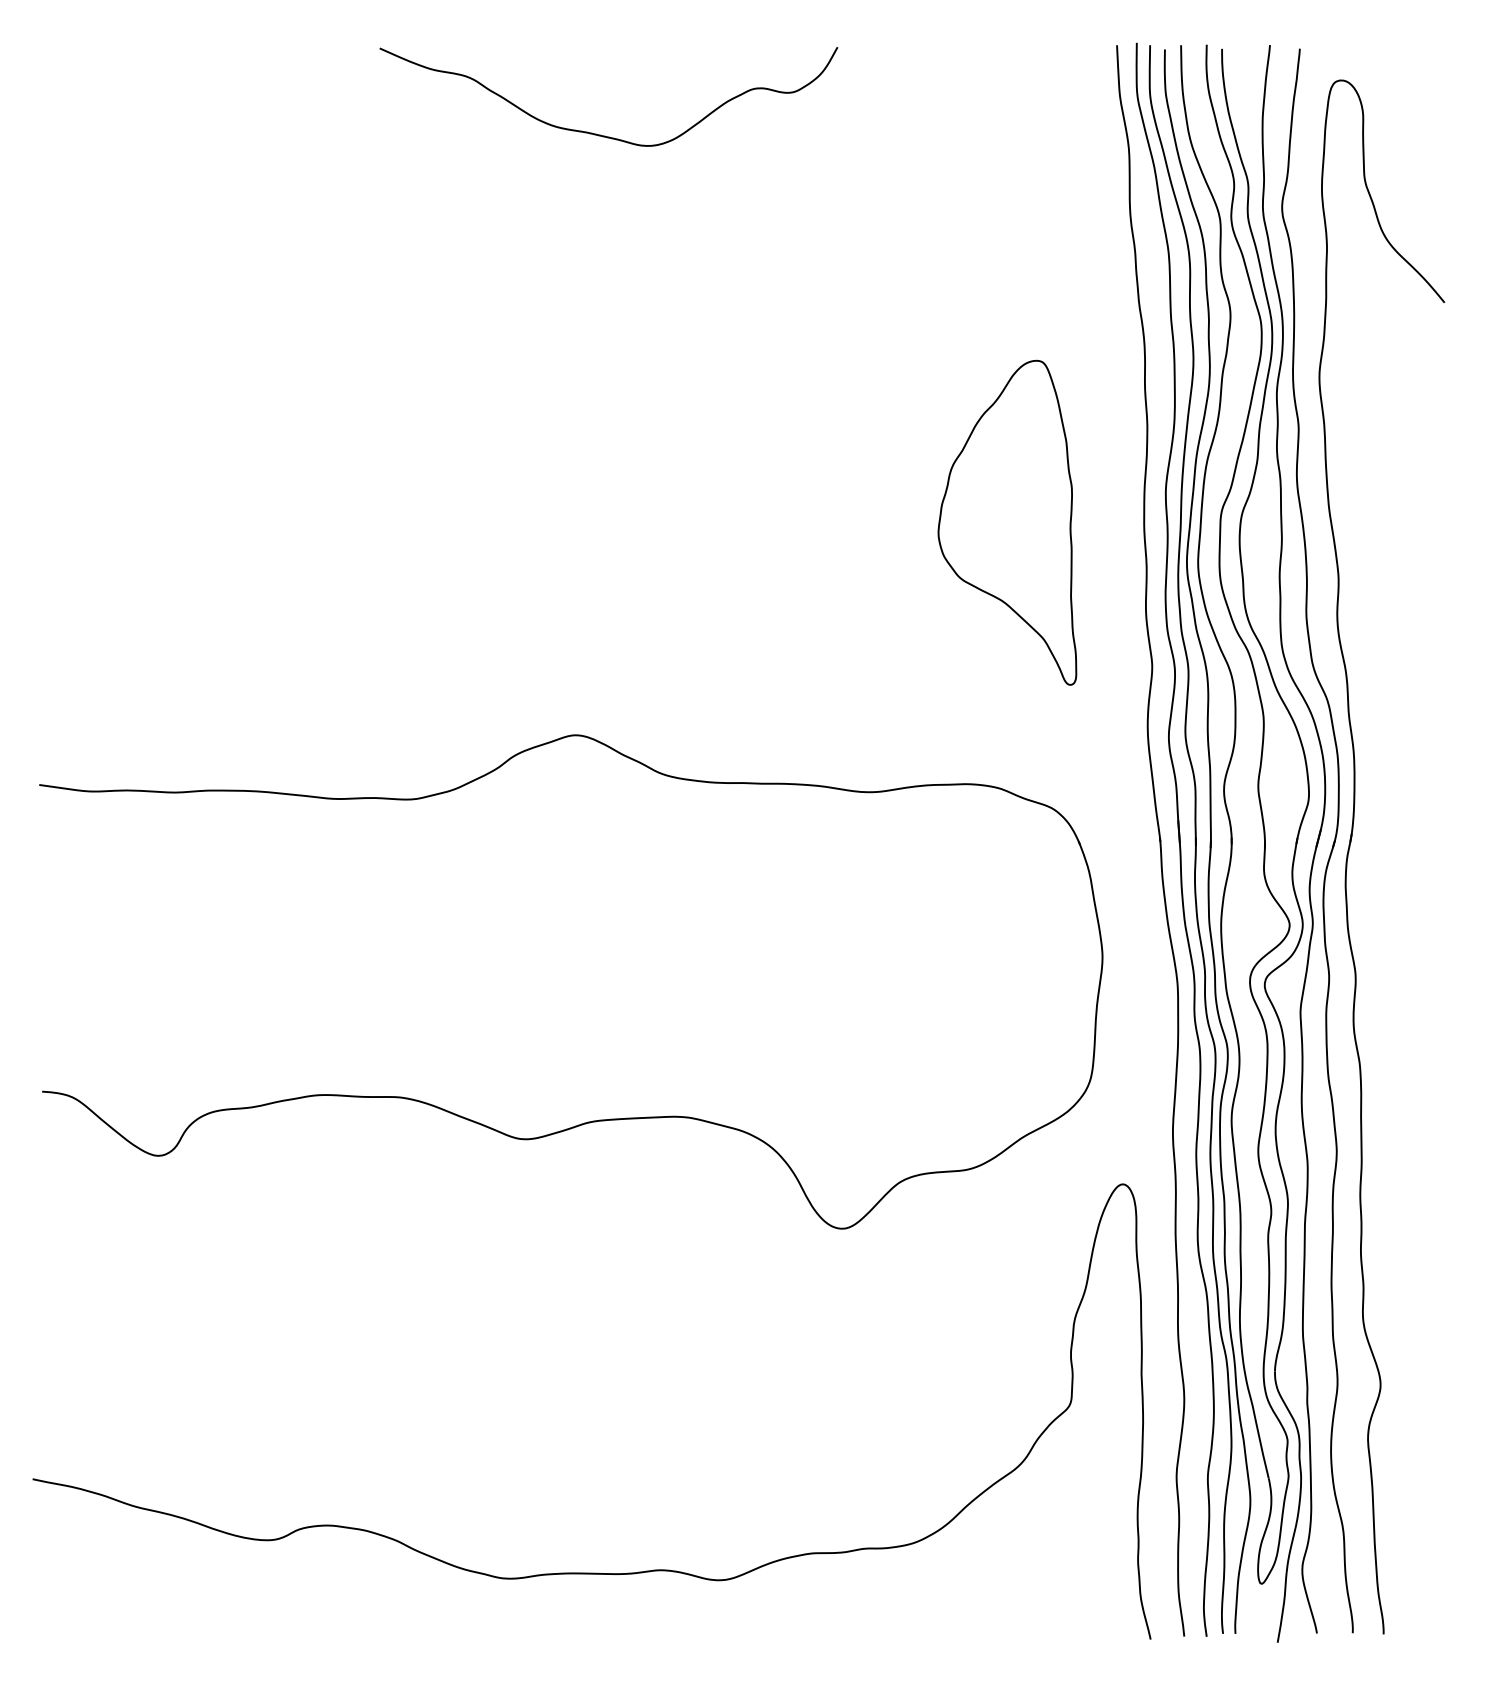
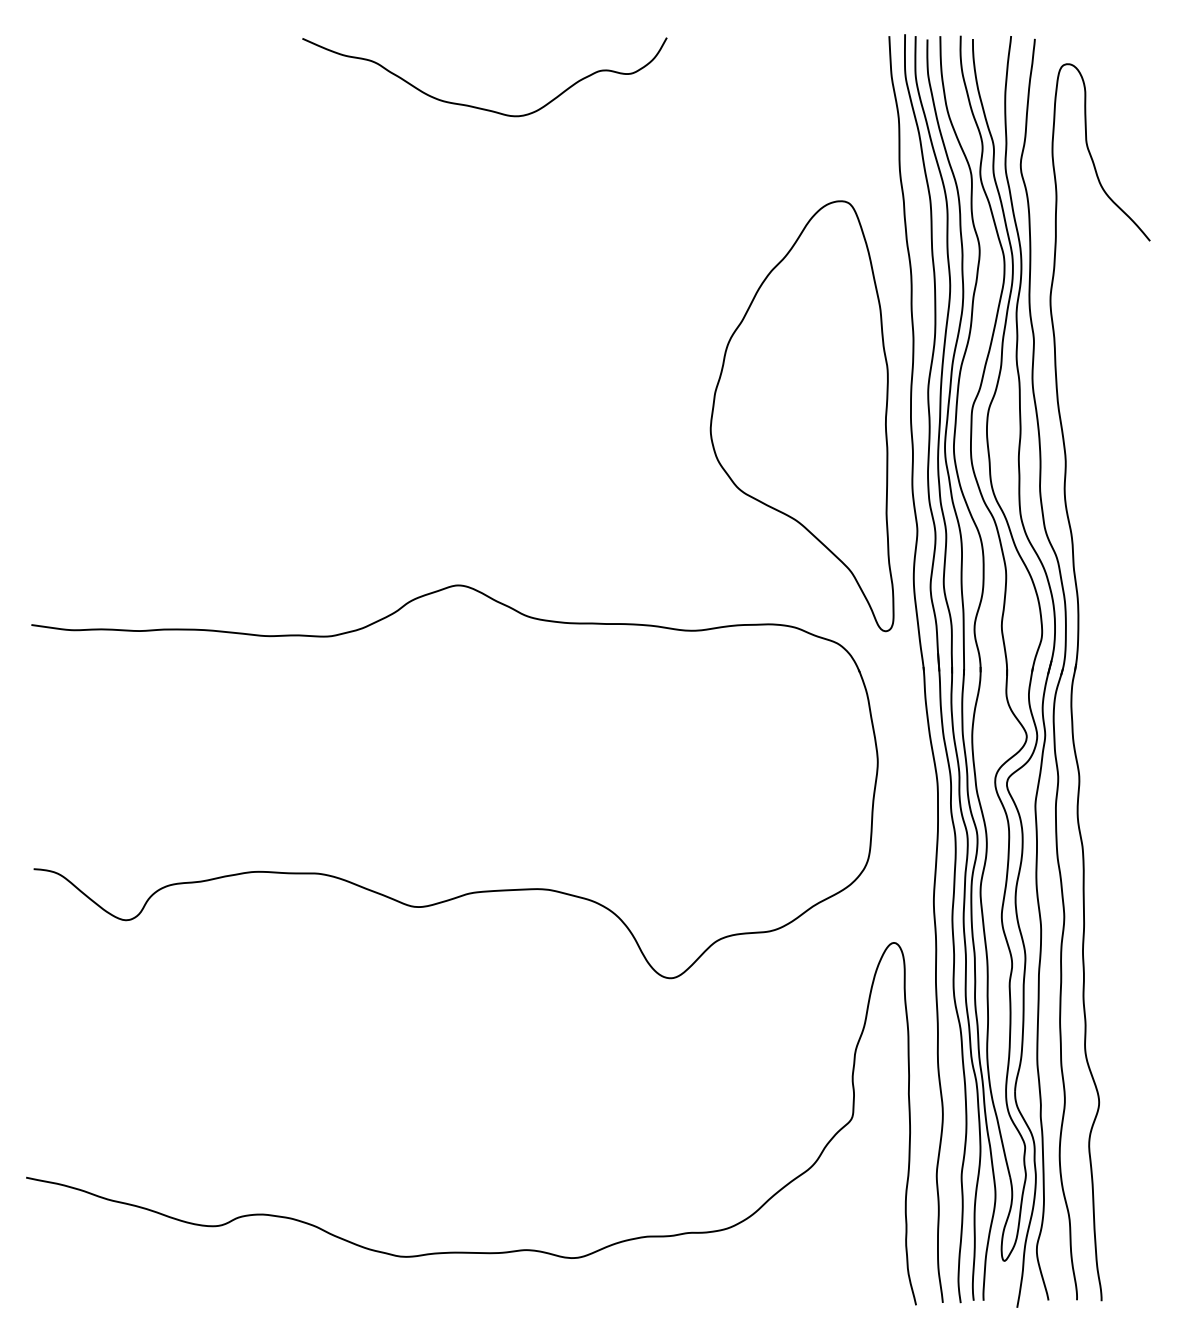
part: (1006, 523) -> (801, 416), size x1.67

